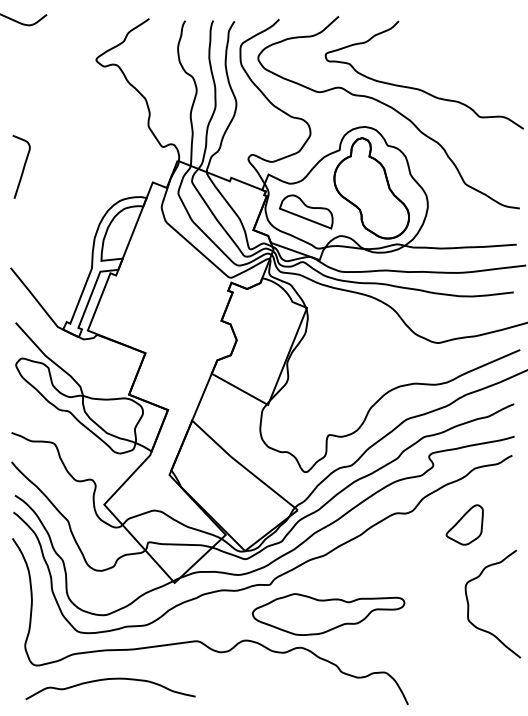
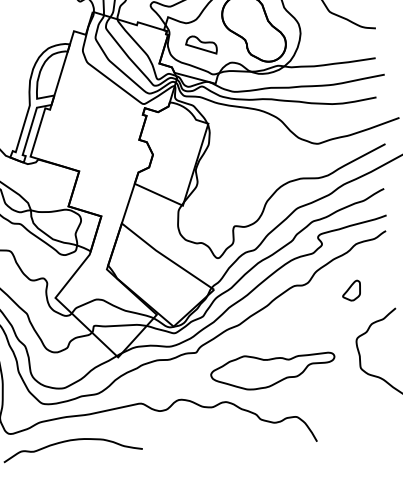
part: (305, 211) -> (200, 44), size x0.7
part: (464, 524) -> (351, 290), size x0.6
part: (328, 614) -> (273, 370), moved

